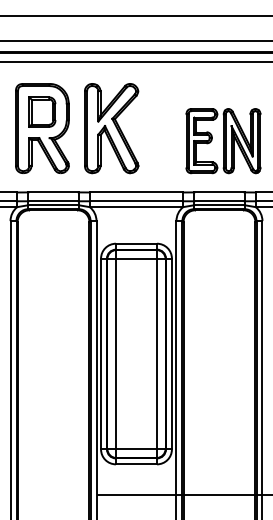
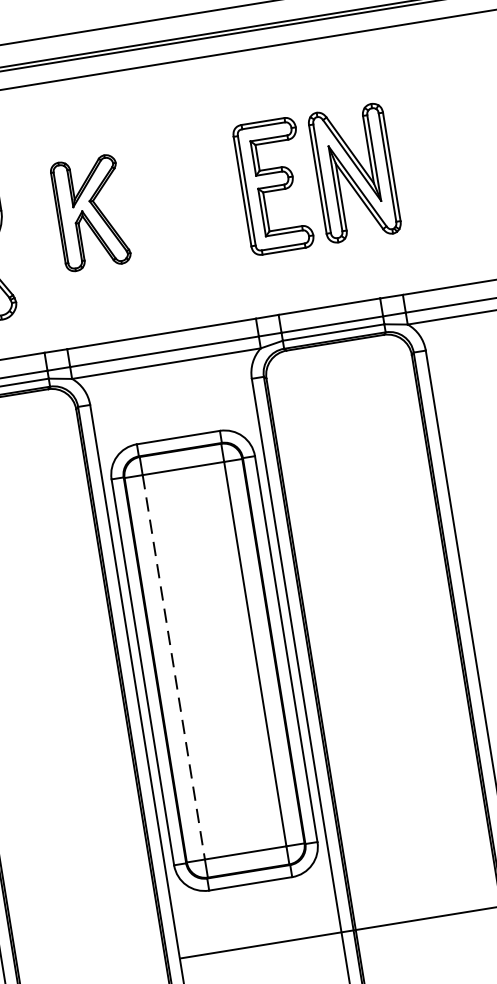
part: (111, 128) -> (90, 212), size x0.6
part: (223, 141) -> (317, 180), moved
line: (116, 354) -> (174, 668), solid -> dashed

